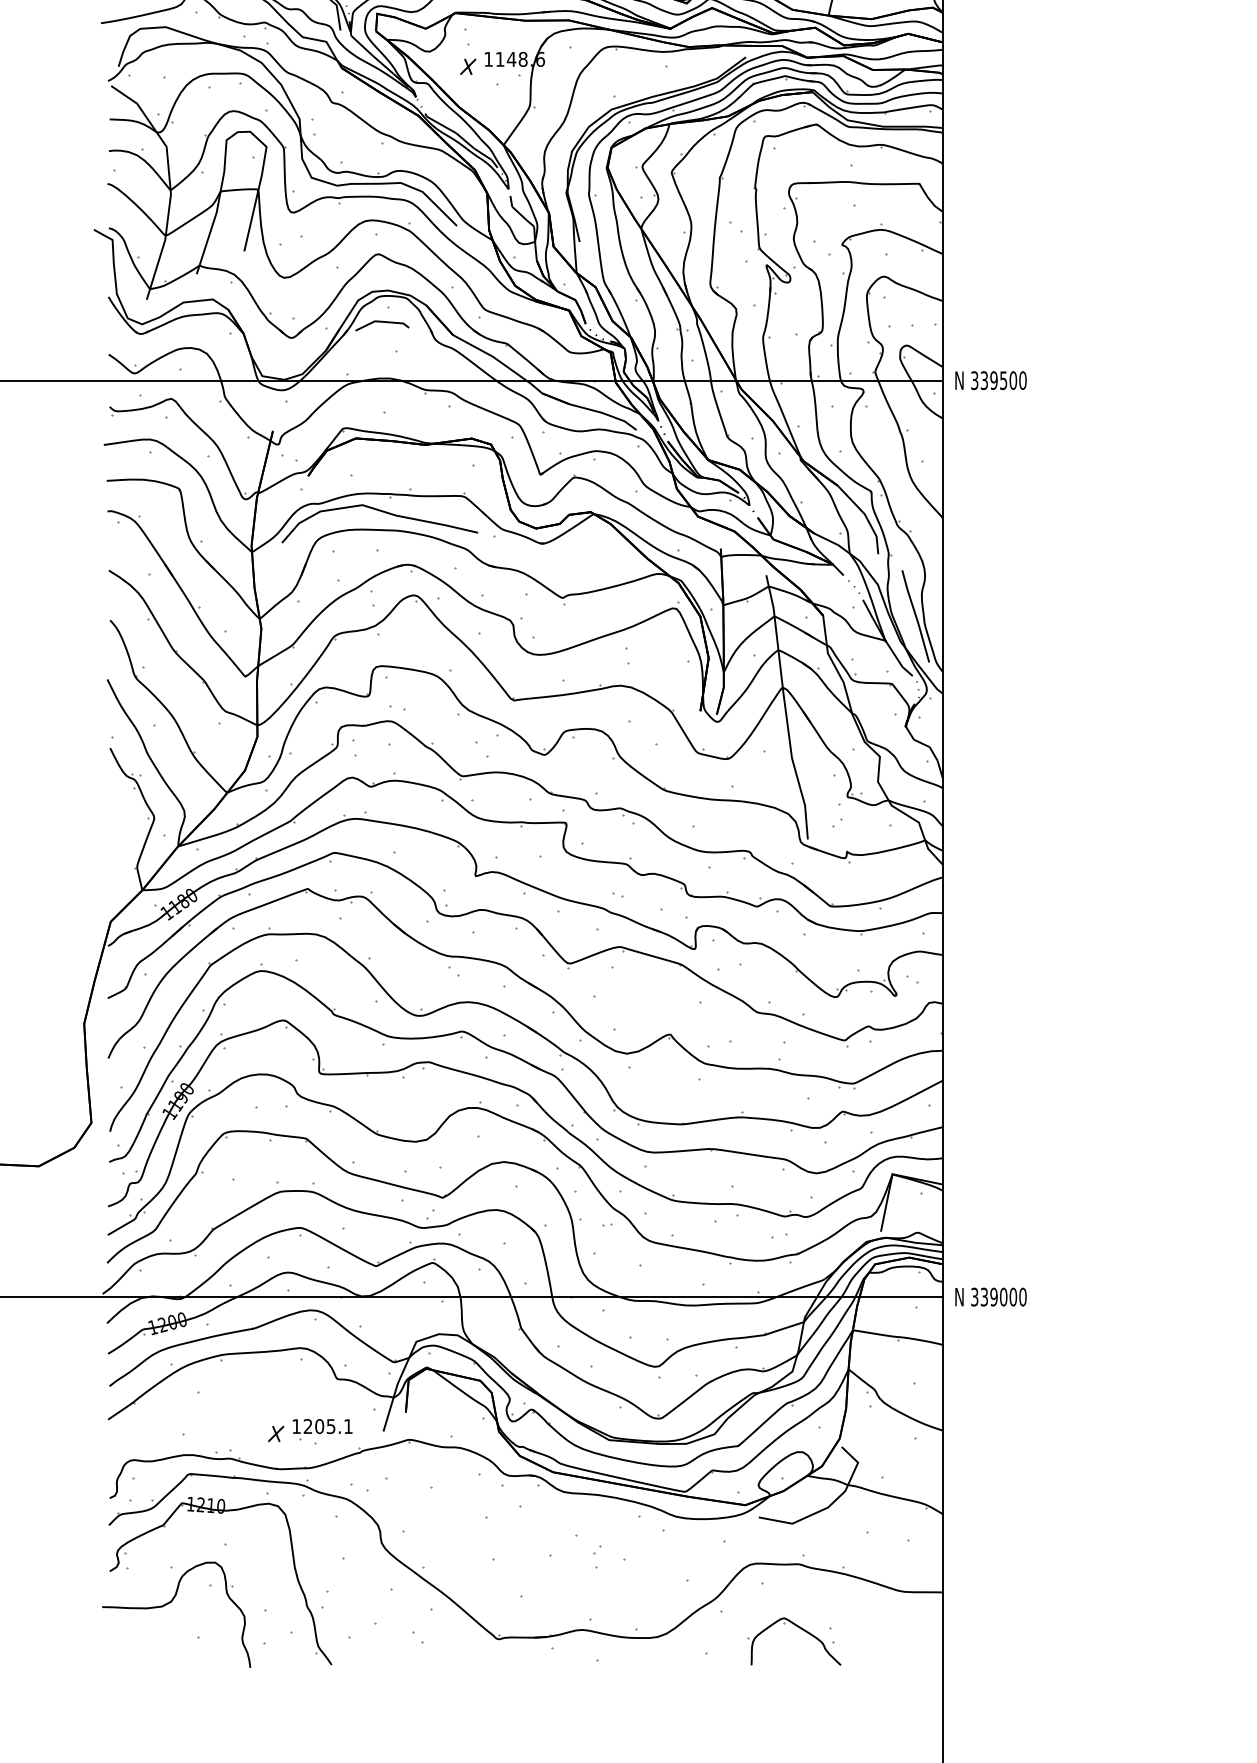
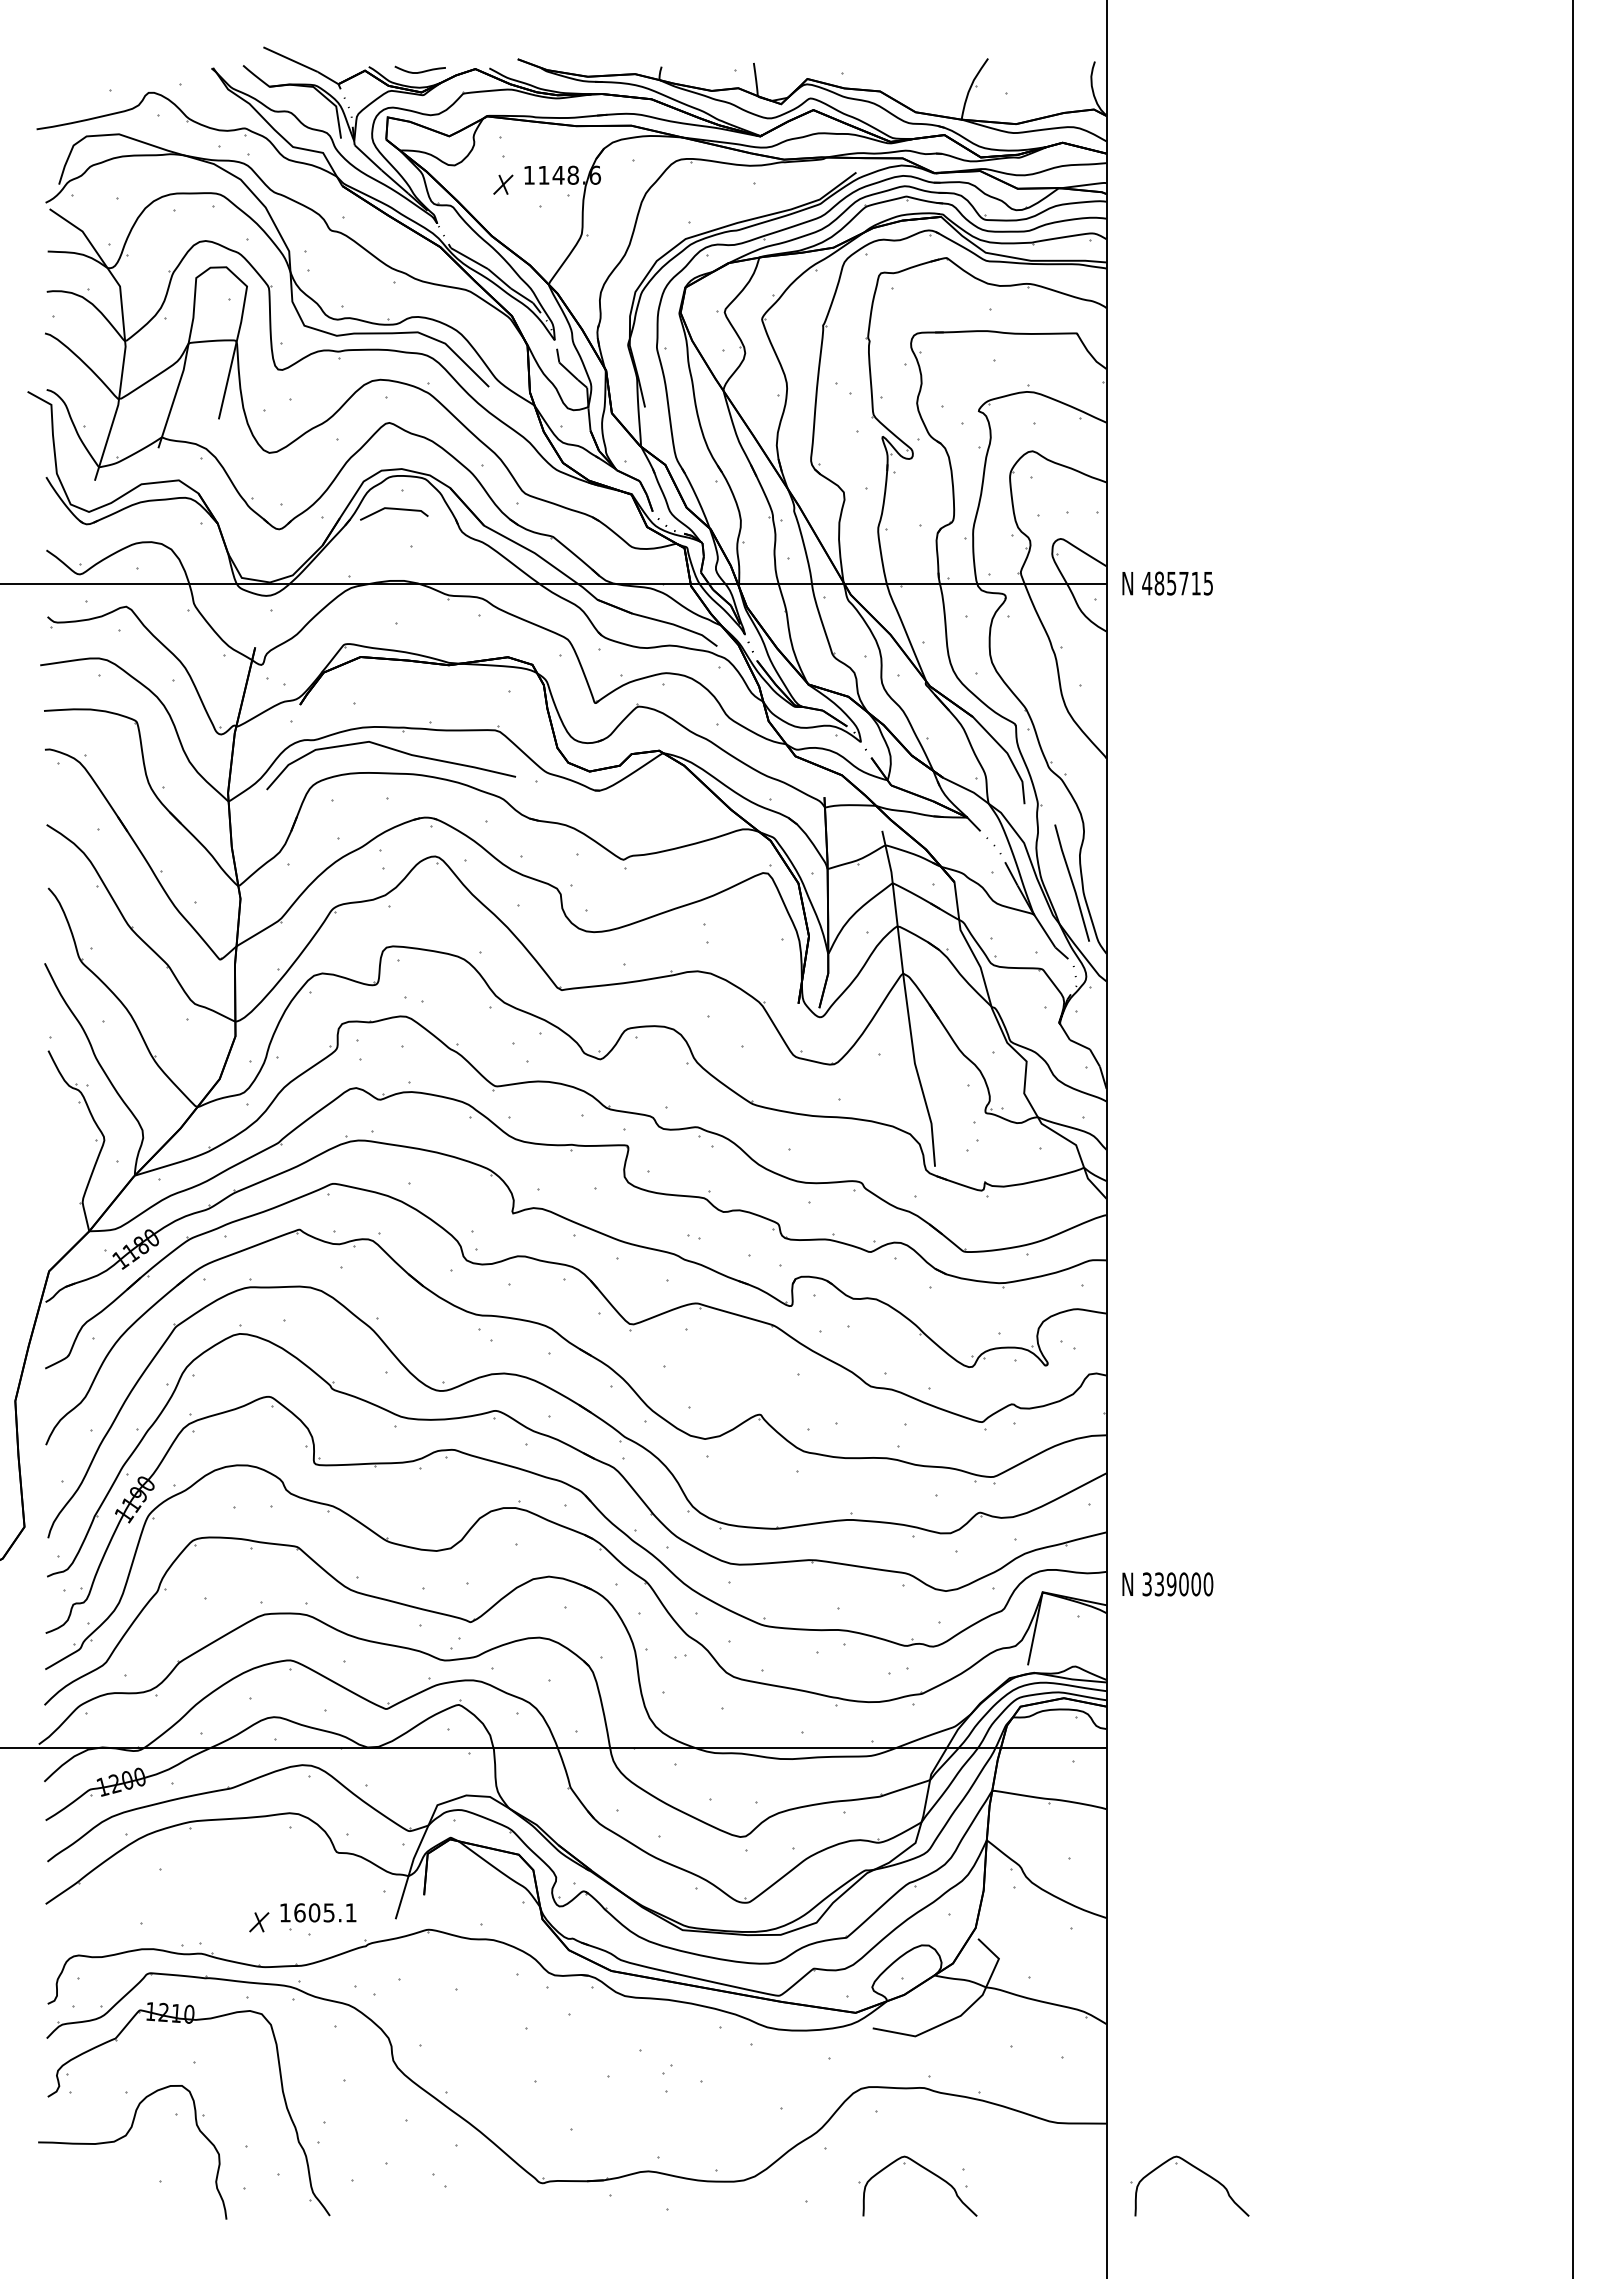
text: (998, 380) -> (1177, 583), 339500 -> 485715
text: (990, 1297) -> (1167, 1584), moved
text: (307, 1426) -> (299, 1912), 1205.1 -> 1605.1
part: (1013, 1628) -> (1196, 2169), added

